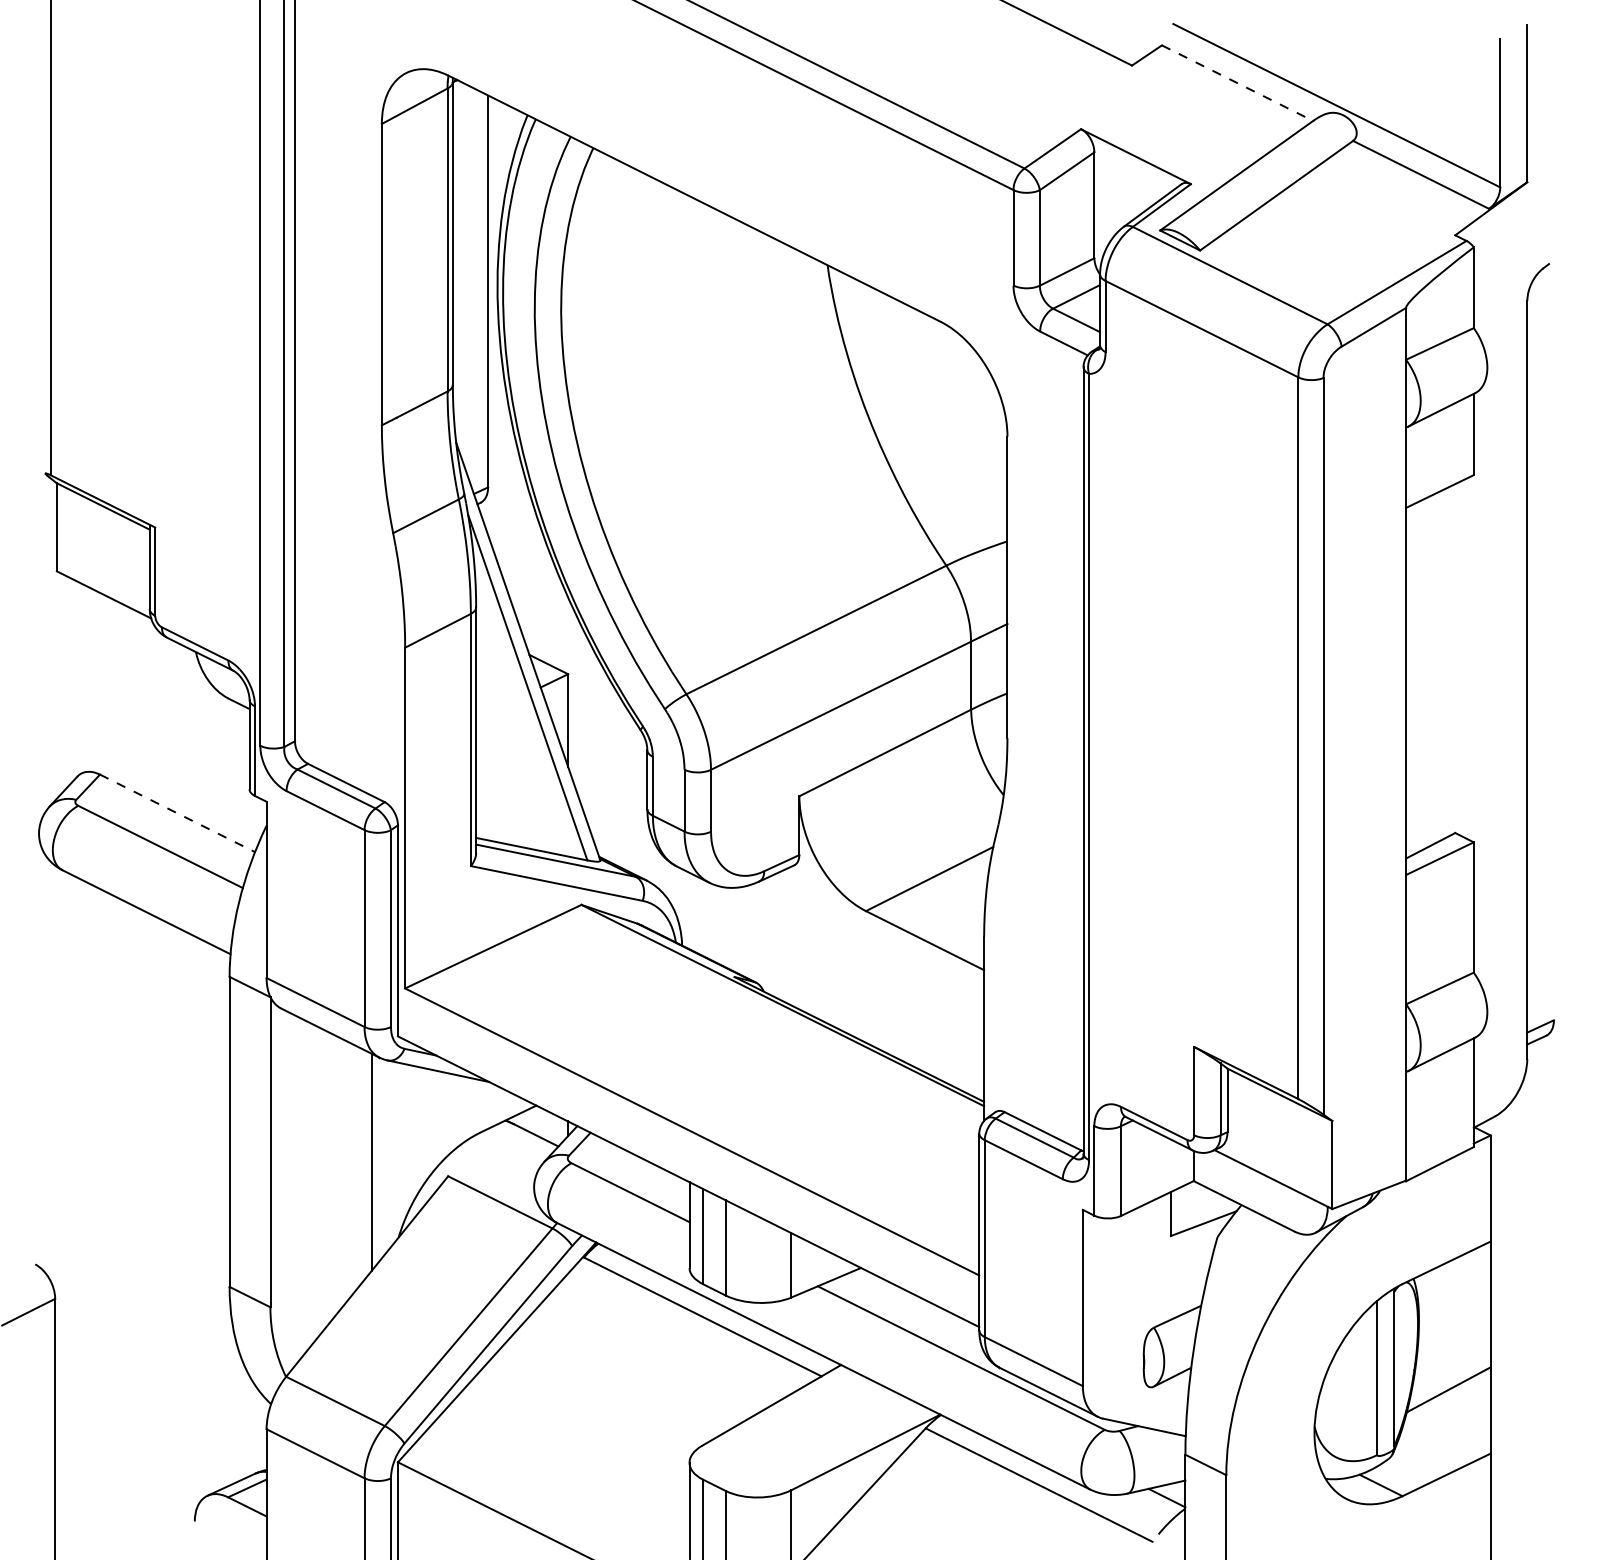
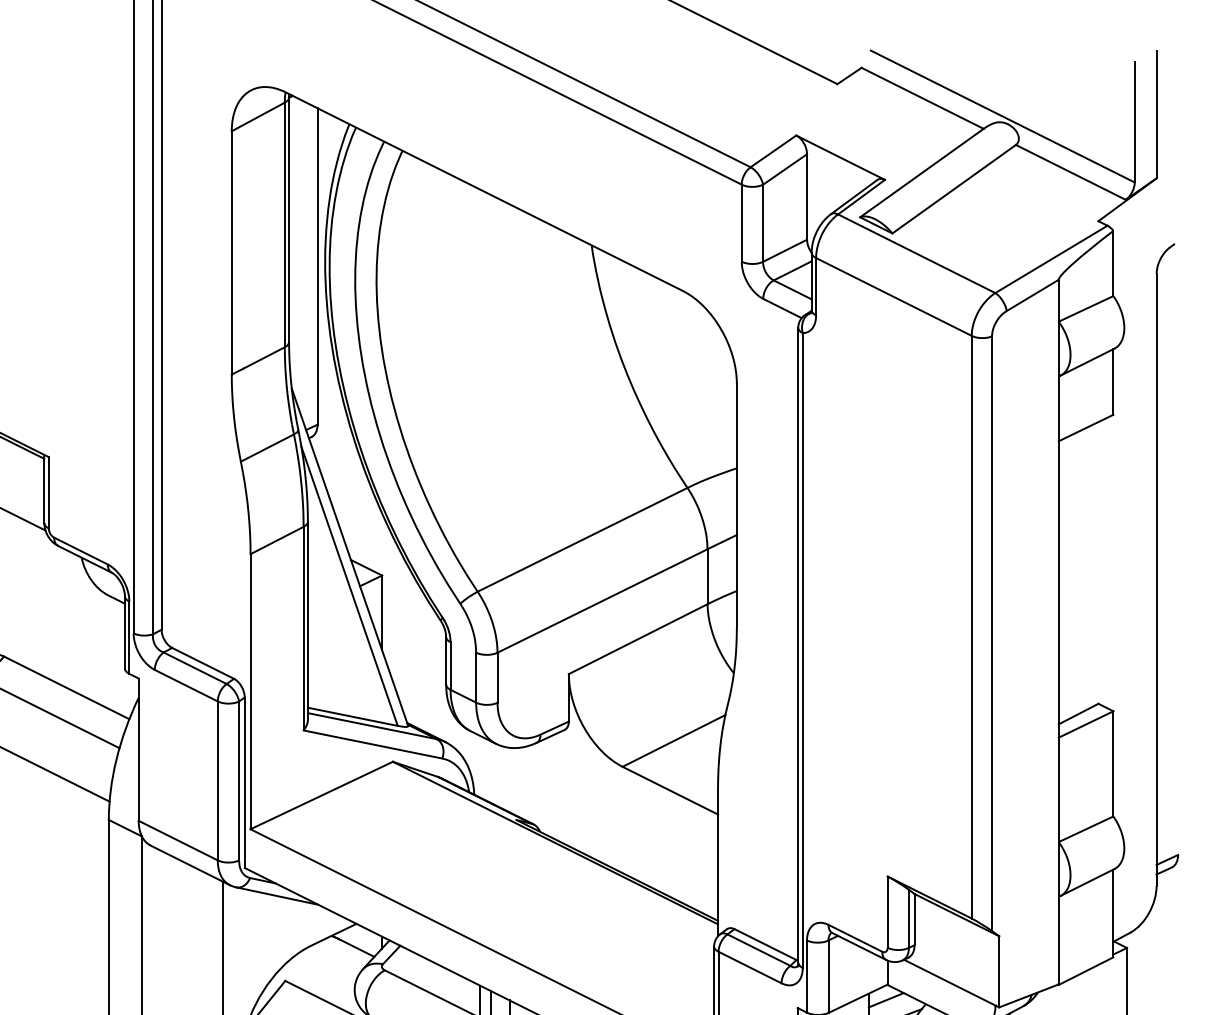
line: (1237, 83) -> (922, 98), dashed -> solid
line: (177, 813) -> (66, 688), dashed -> solid
line: (1192, 1200) -> (886, 1000), added

